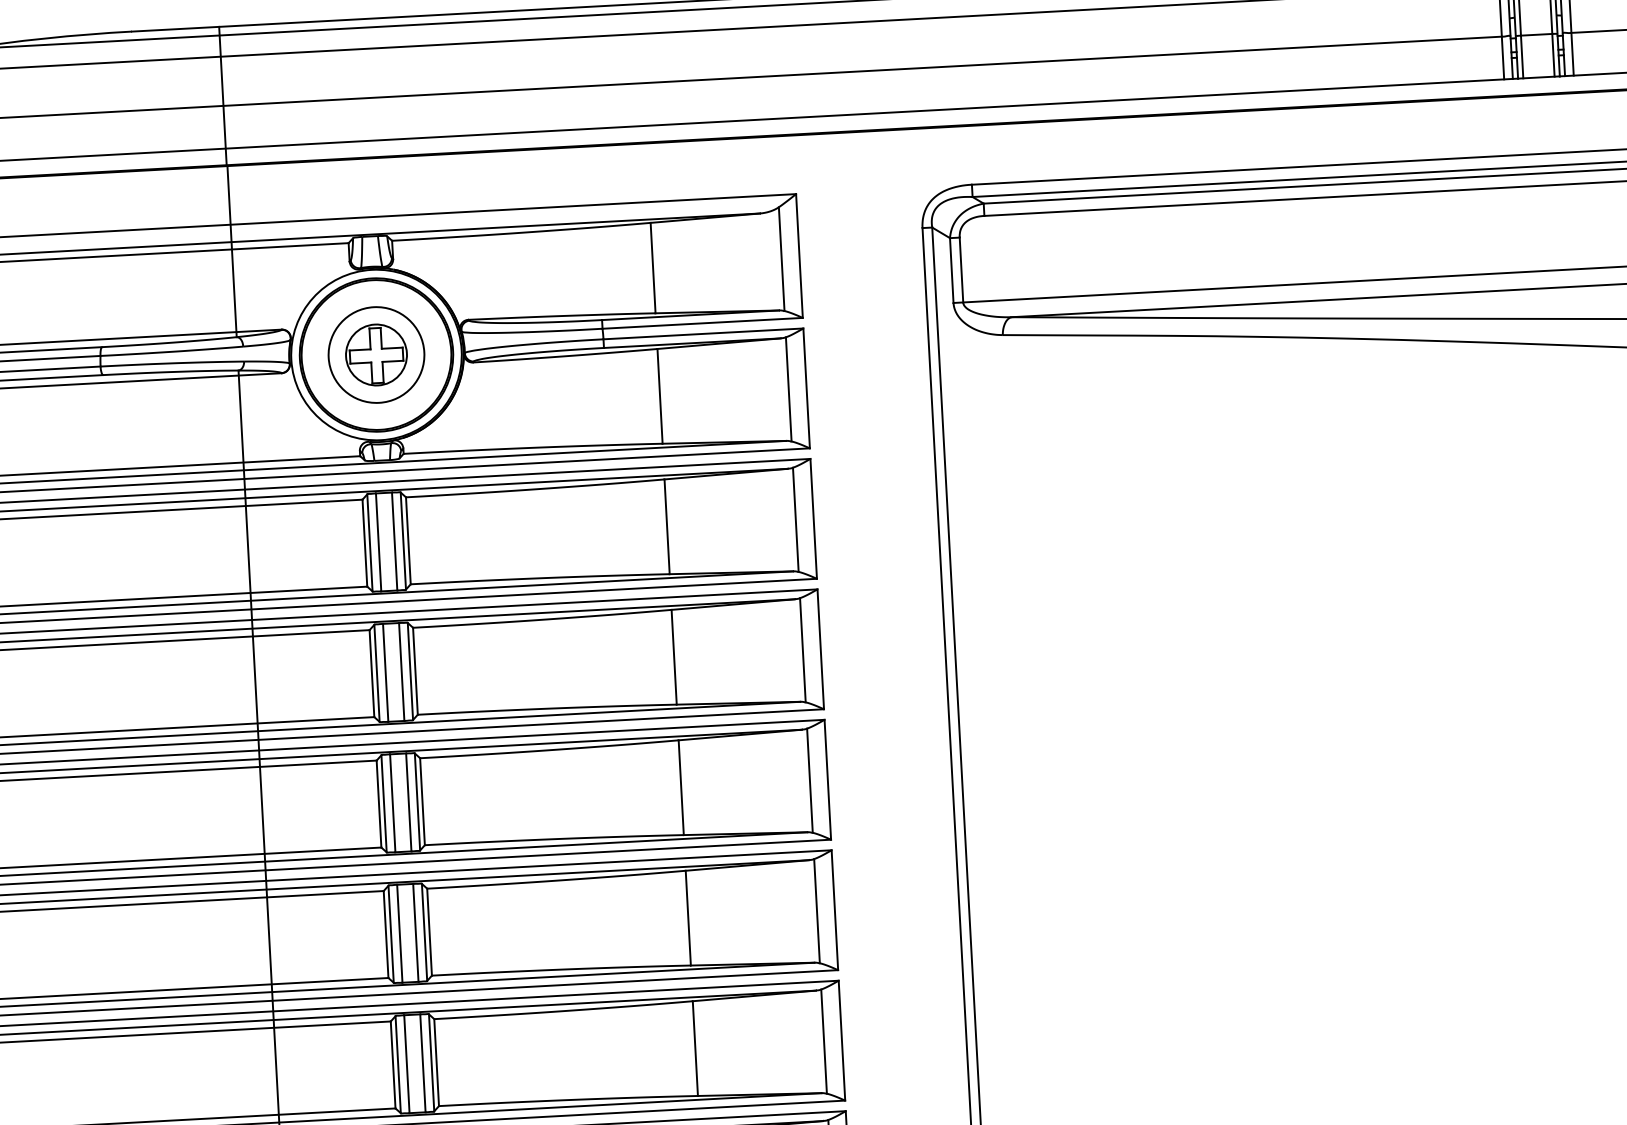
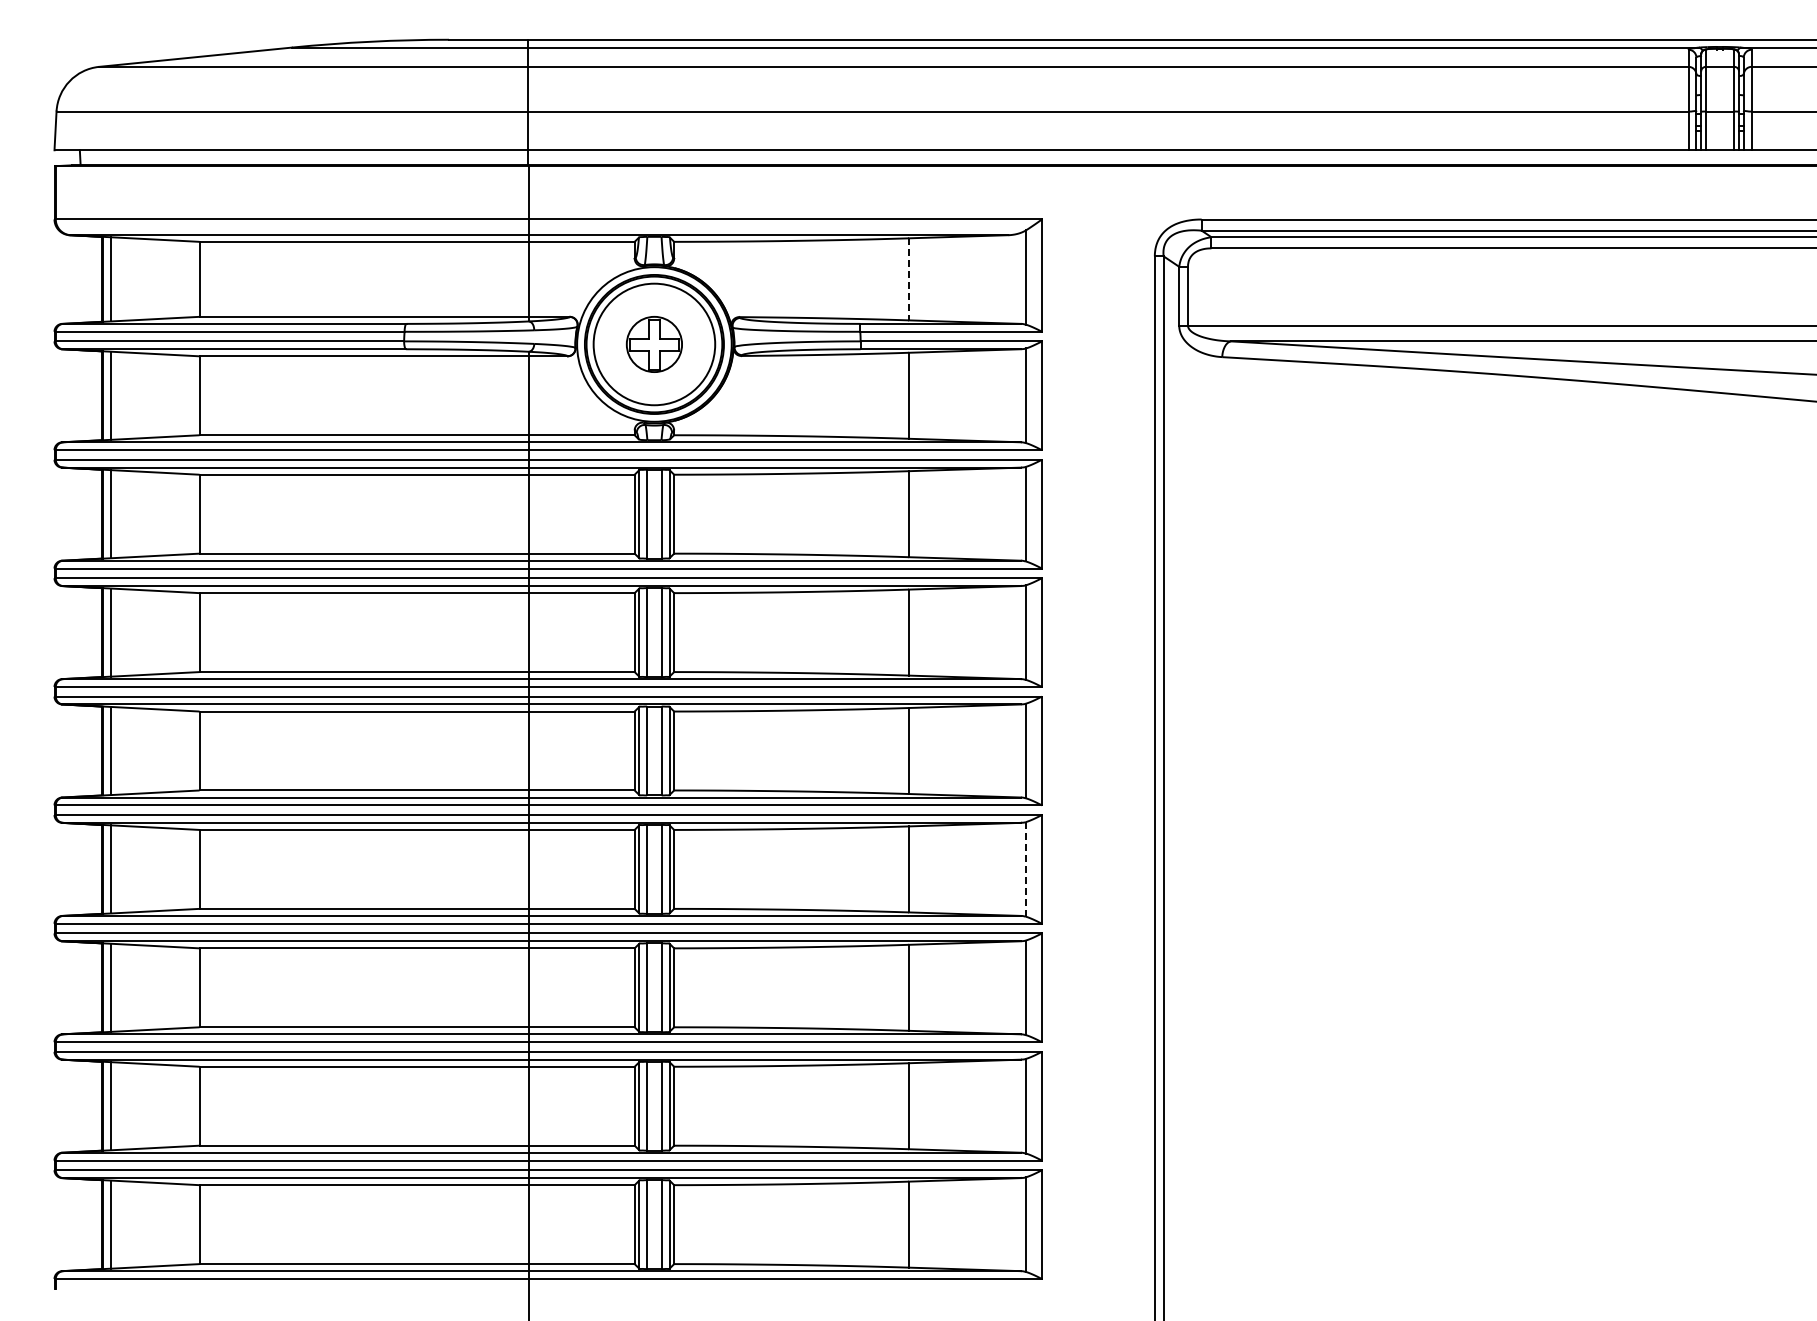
line: (653, 268) -> (909, 279), solid -> dashed
circle: (376, 355) -> (654, 344), size x1.4
line: (816, 910) -> (1025, 868), solid -> dashed

